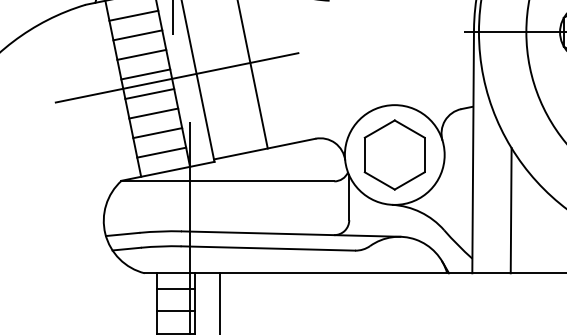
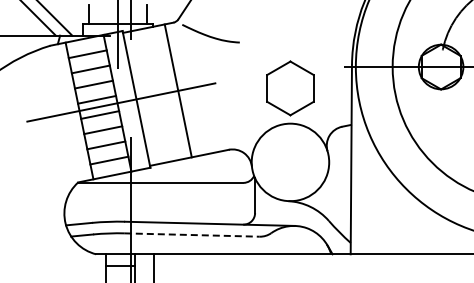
part: (394, 155) -> (290, 88), moved
line: (510, 210) -> (380, 205), removed
line: (268, 249) -> (192, 235), solid -> dashed

